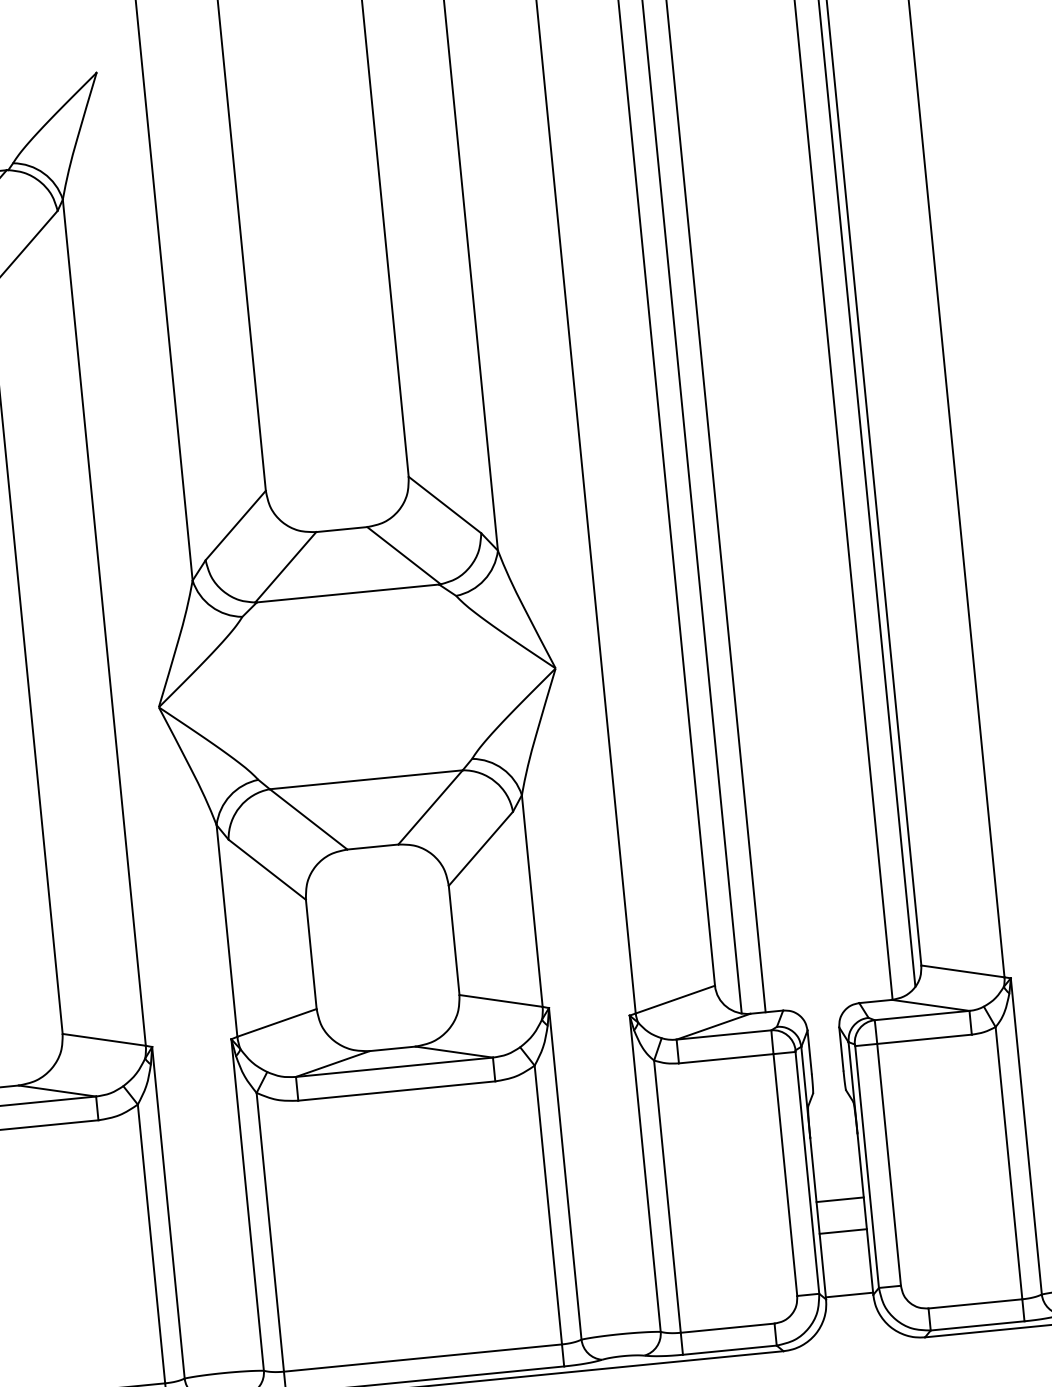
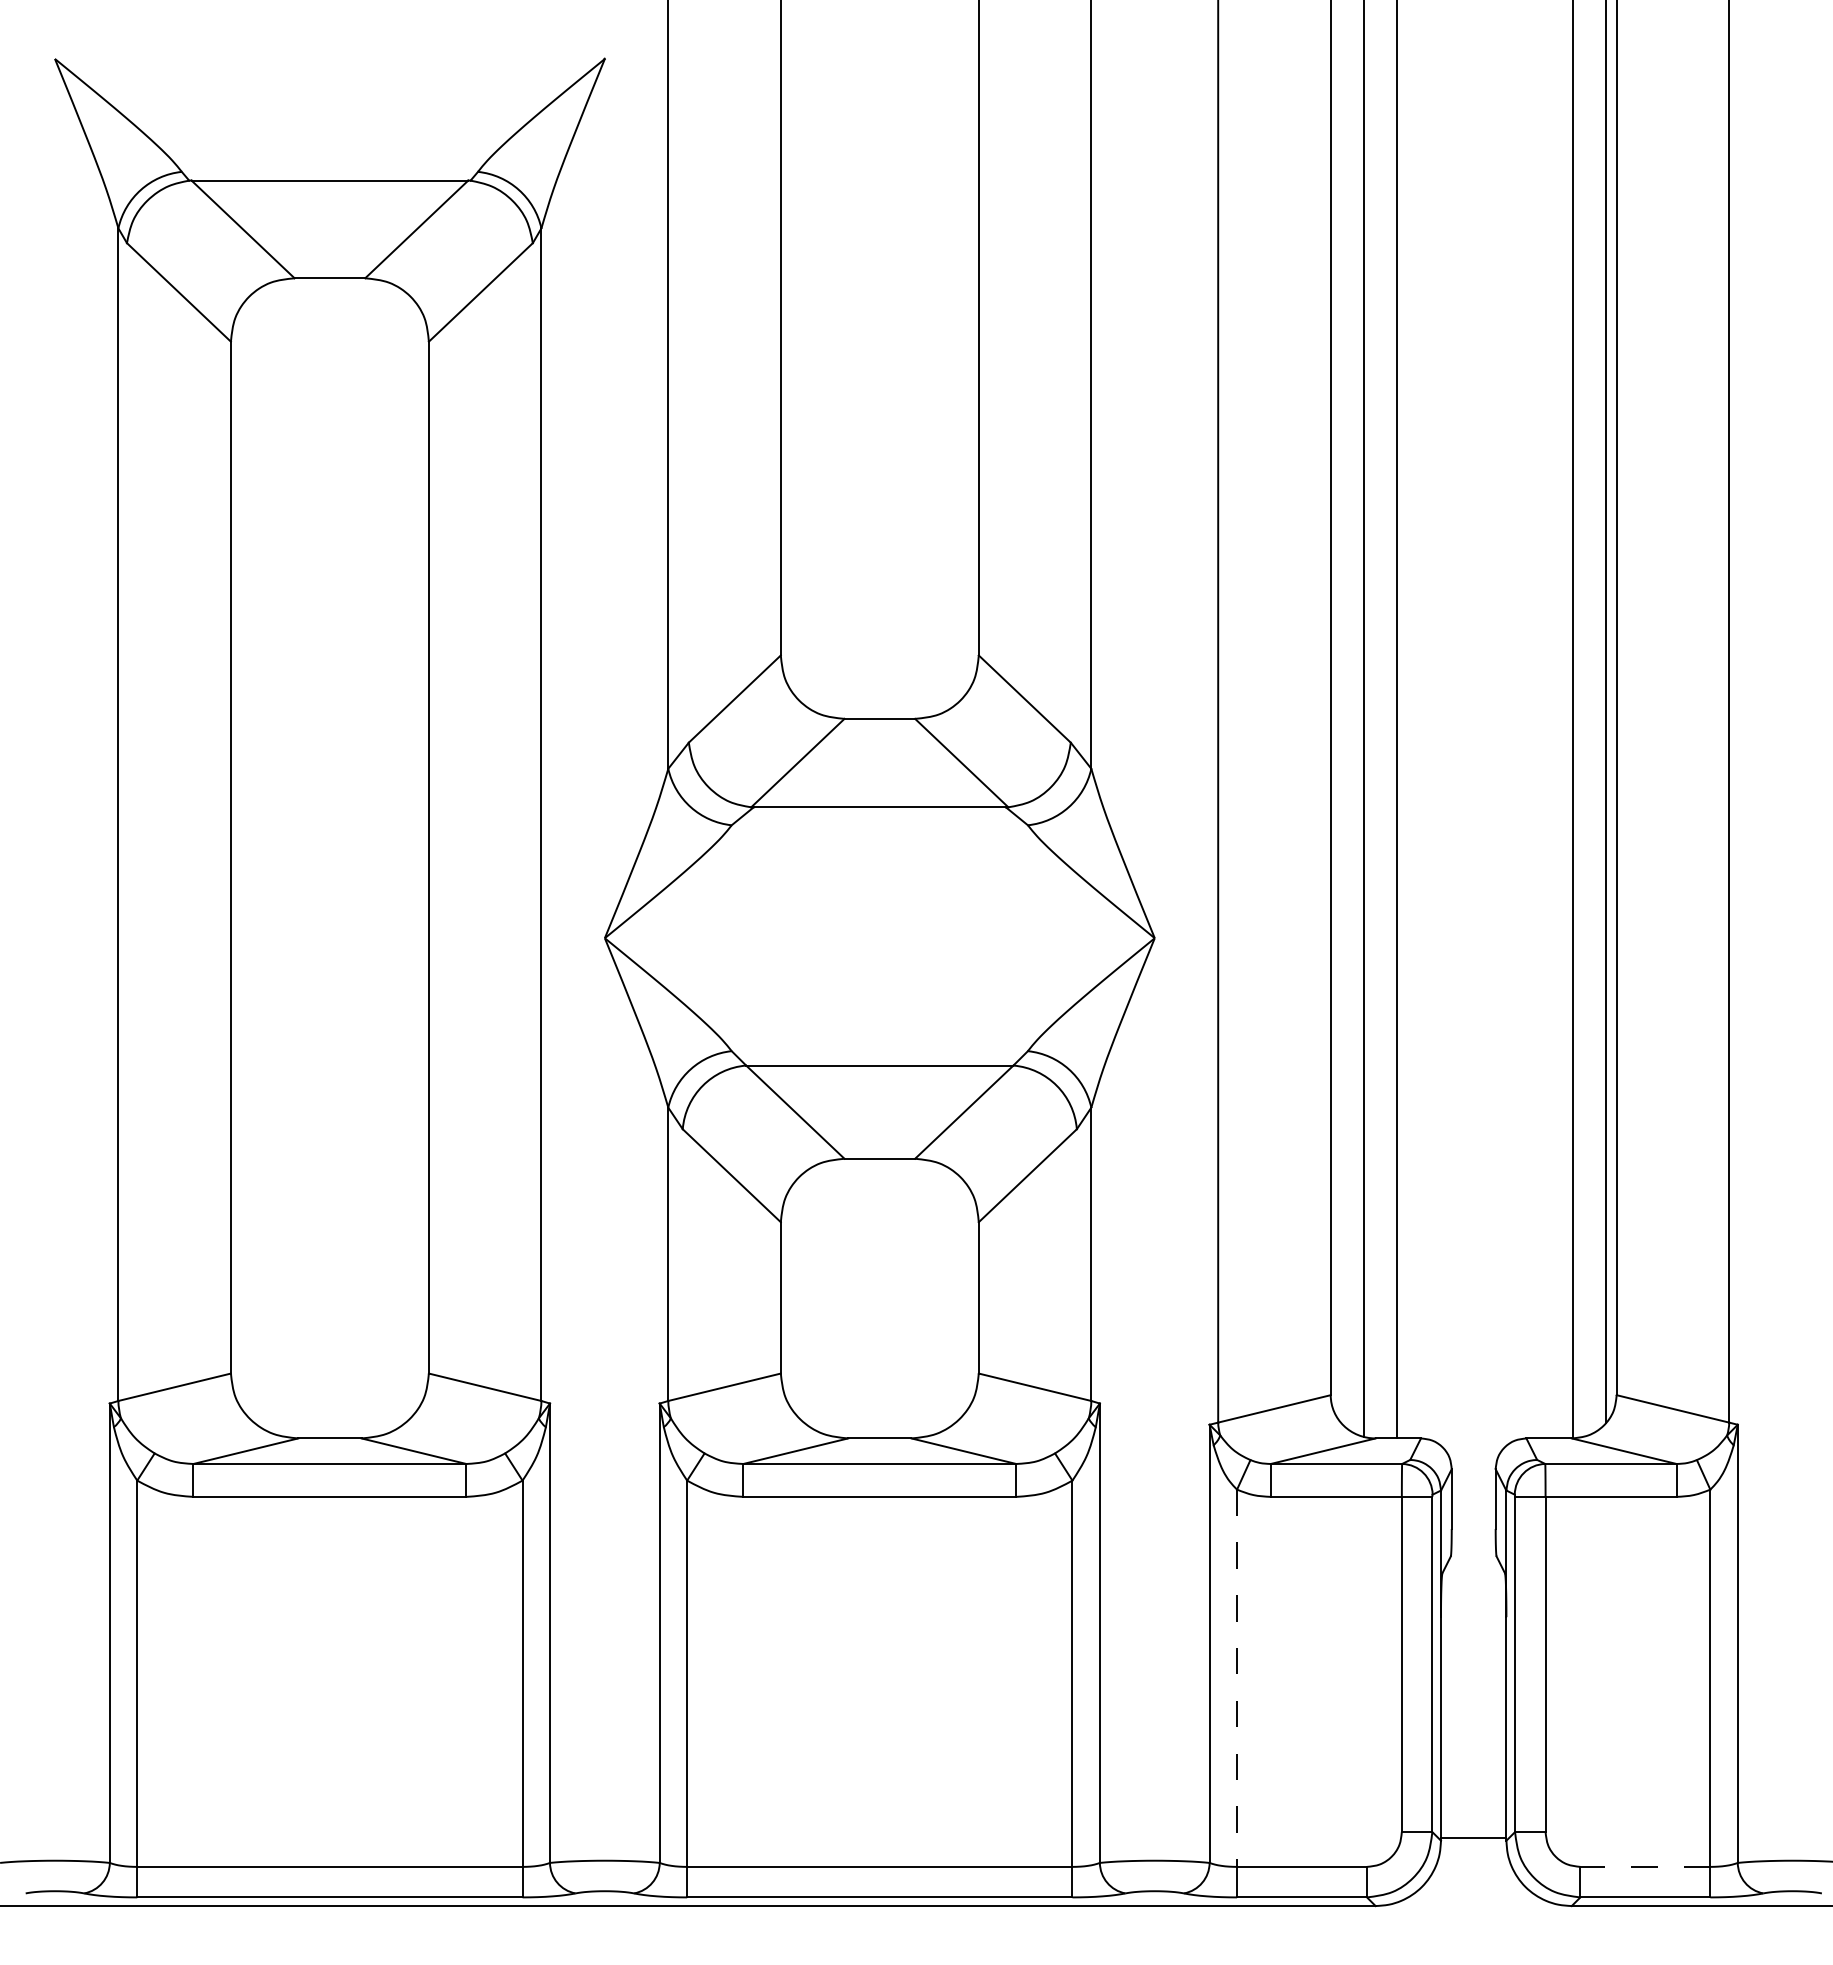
line: (667, 1196) -> (1237, 1678), solid -> dashed
line: (839, 1199) -> (1473, 1705), removed
line: (843, 1231) -> (1473, 1749), removed
line: (975, 1303) -> (1645, 1866), solid -> dashed

